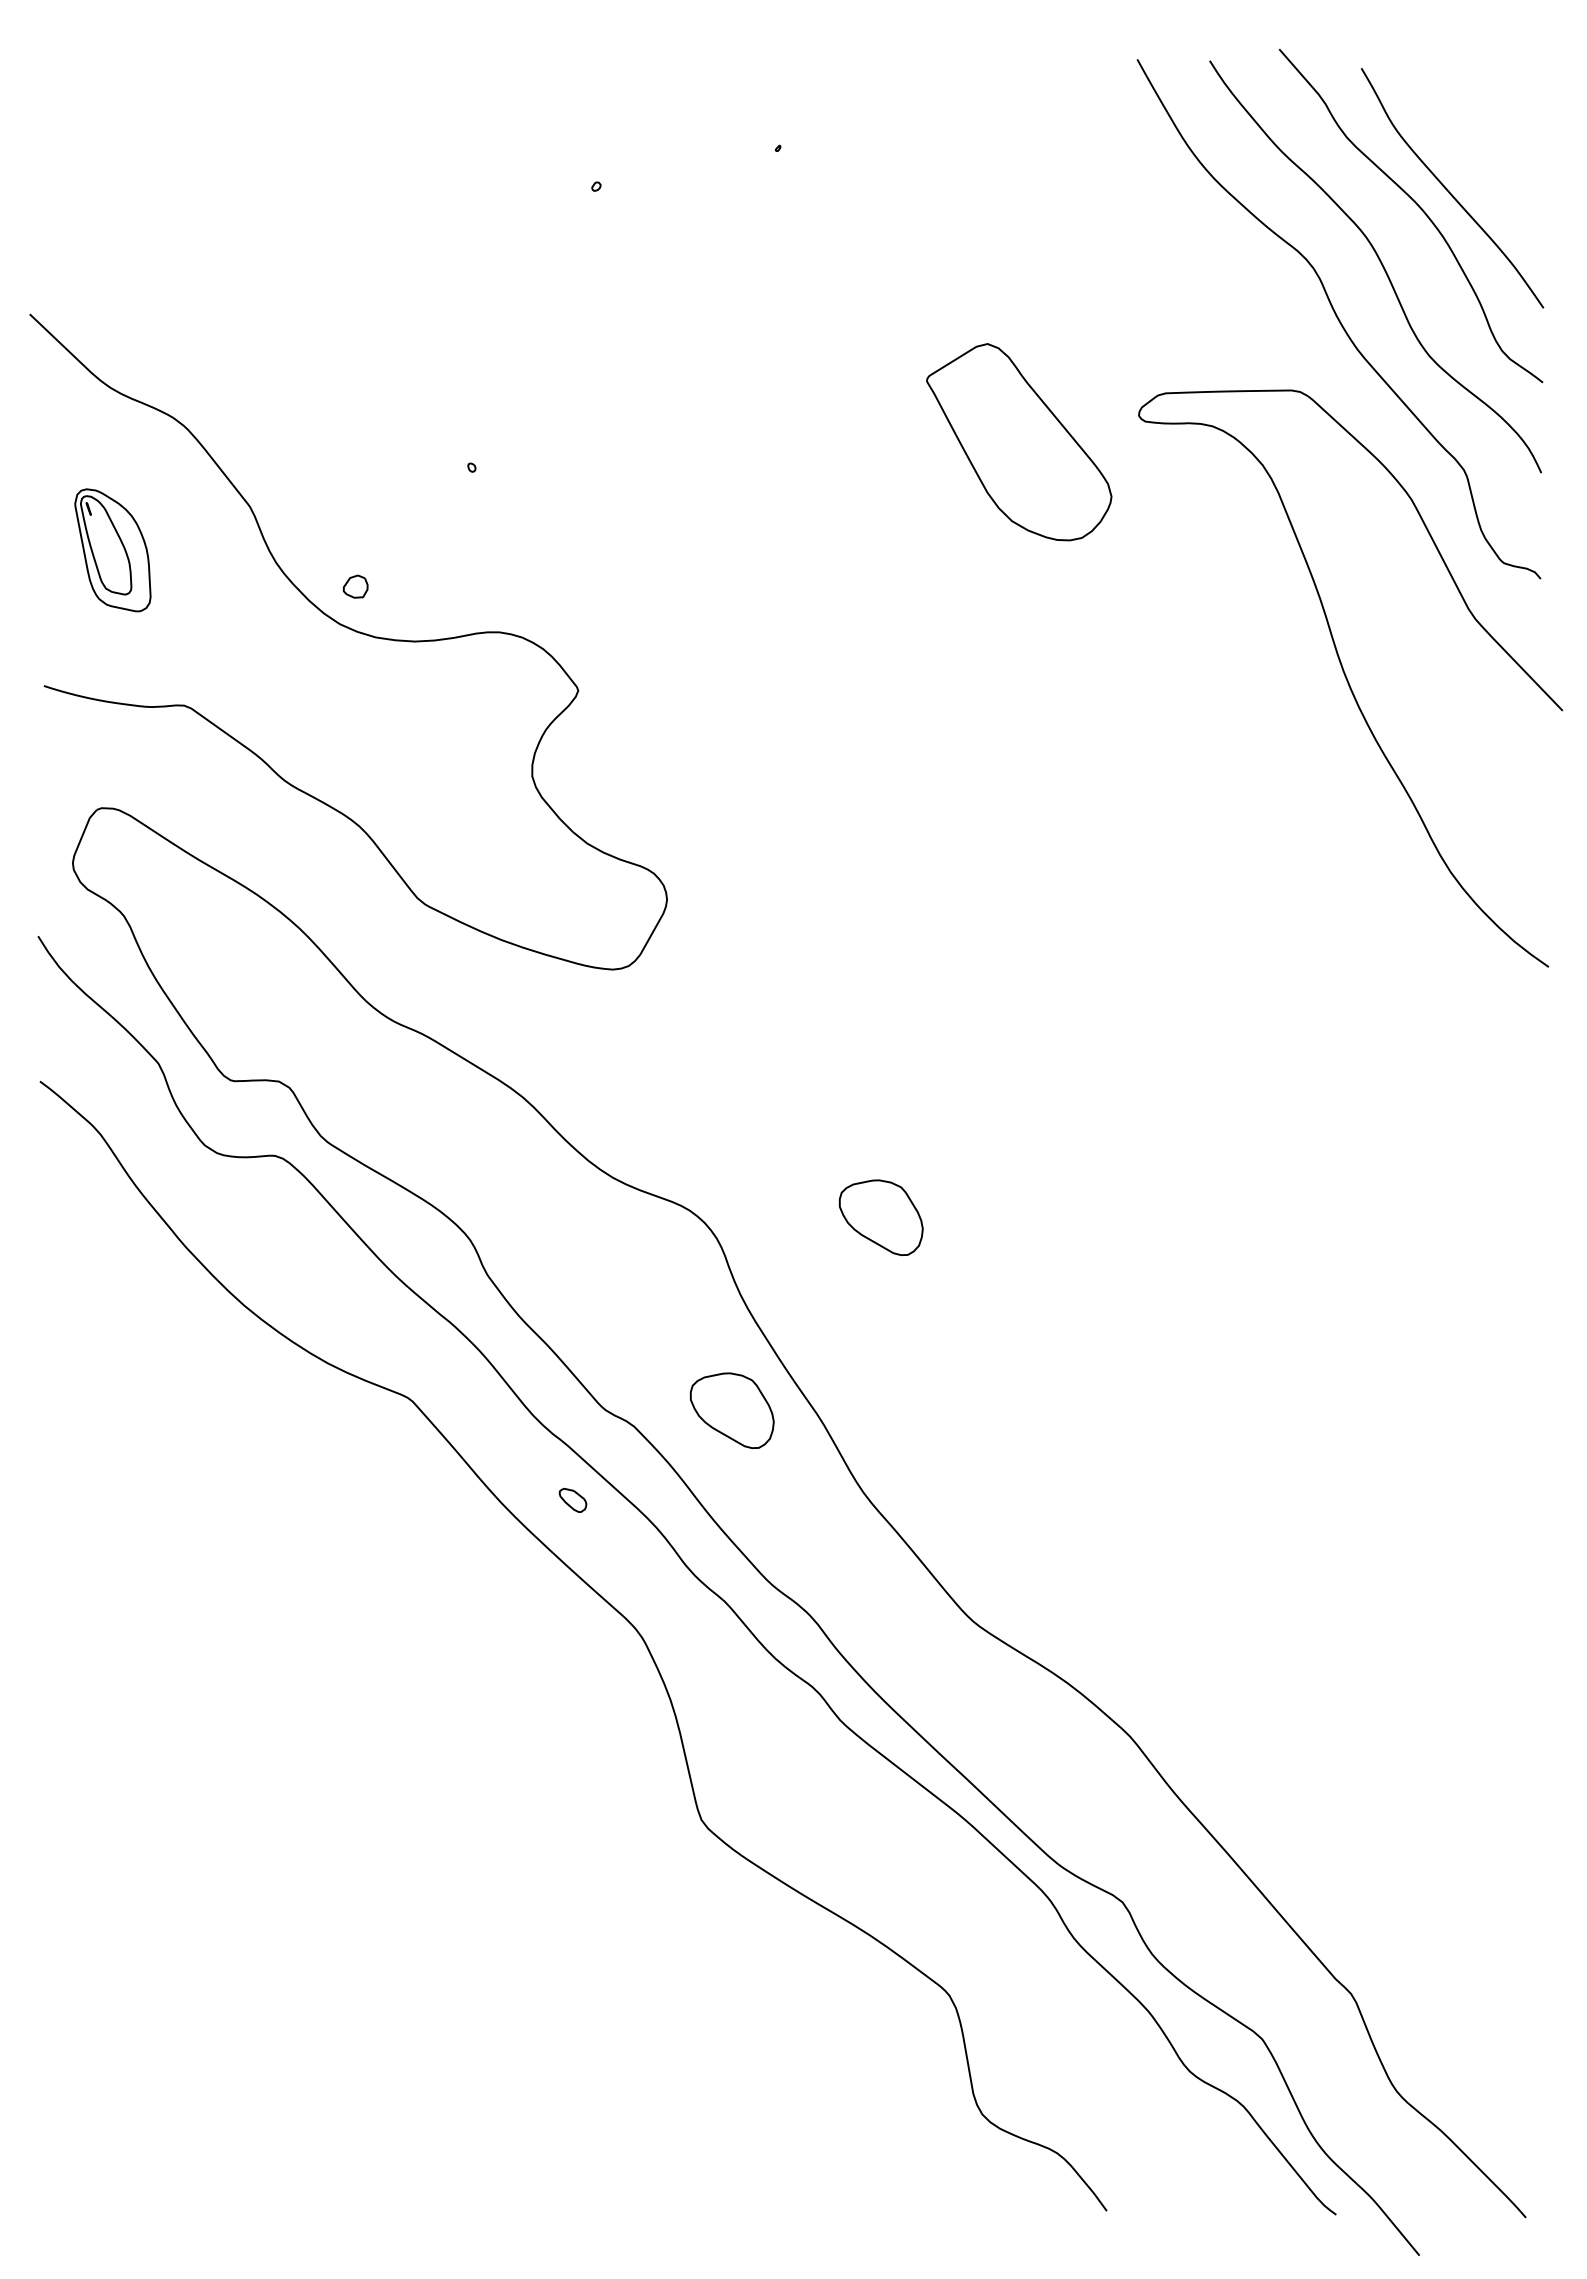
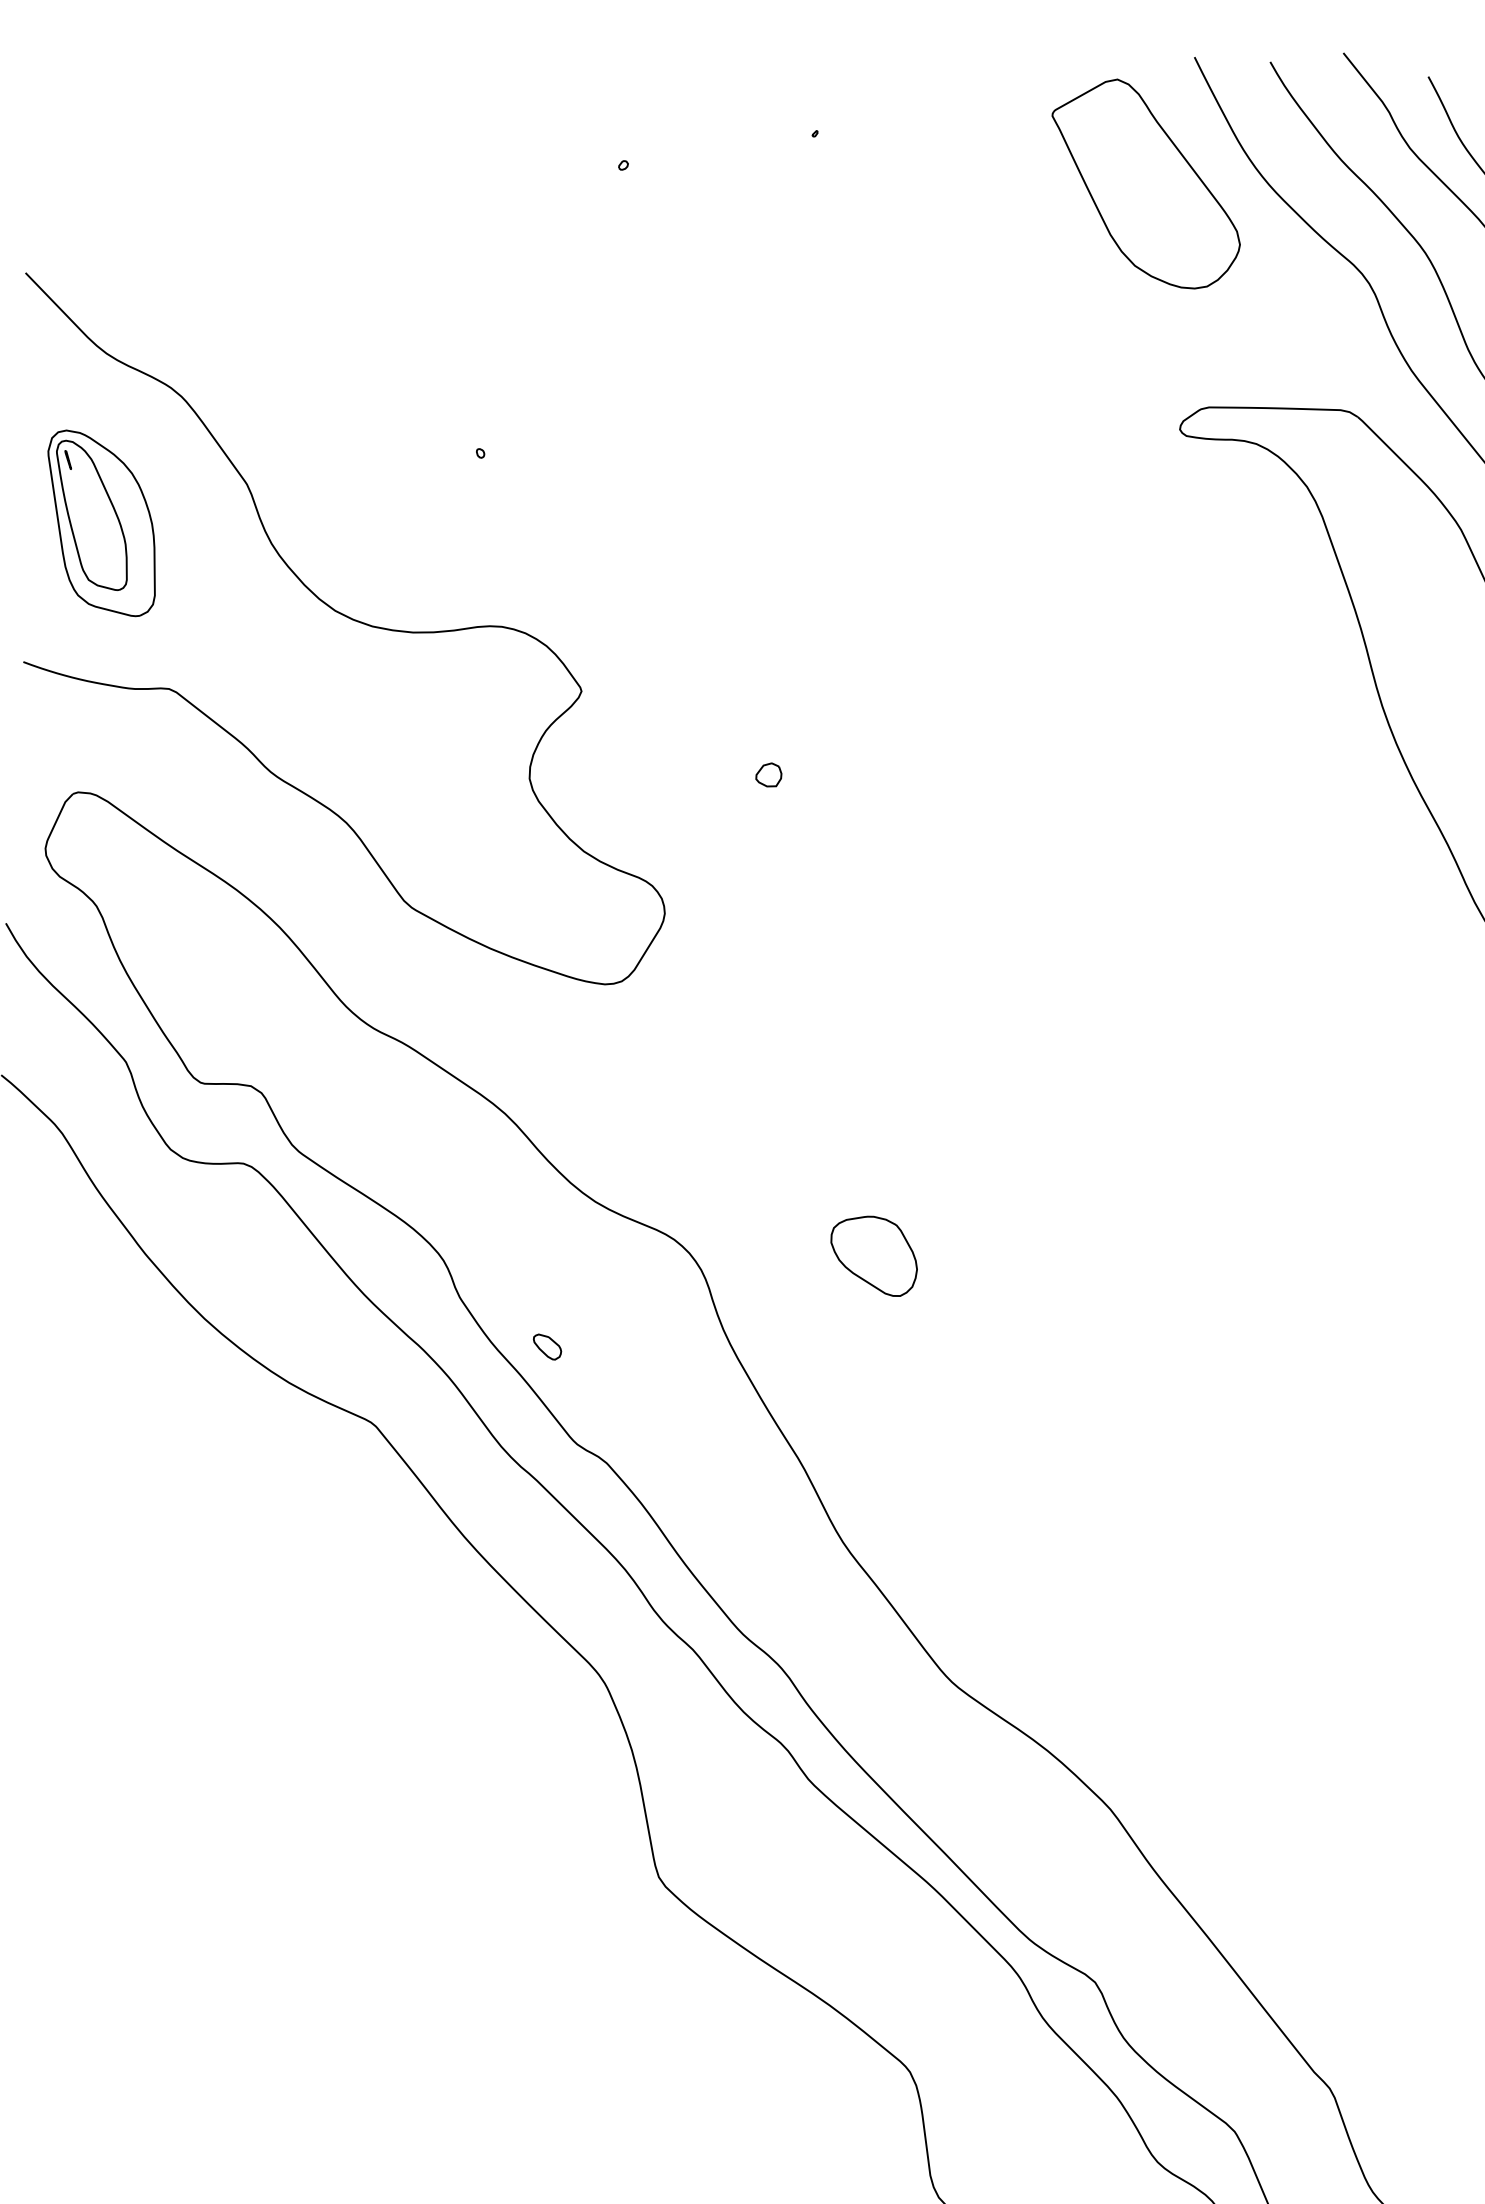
part: (1019, 442) -> (1146, 183), moved
part: (112, 550) -> (101, 523), size x1.43
part: (355, 586) -> (768, 774), moved
part: (731, 1410) -> (708, 1450), removed
part: (572, 1499) -> (546, 1346), moved

